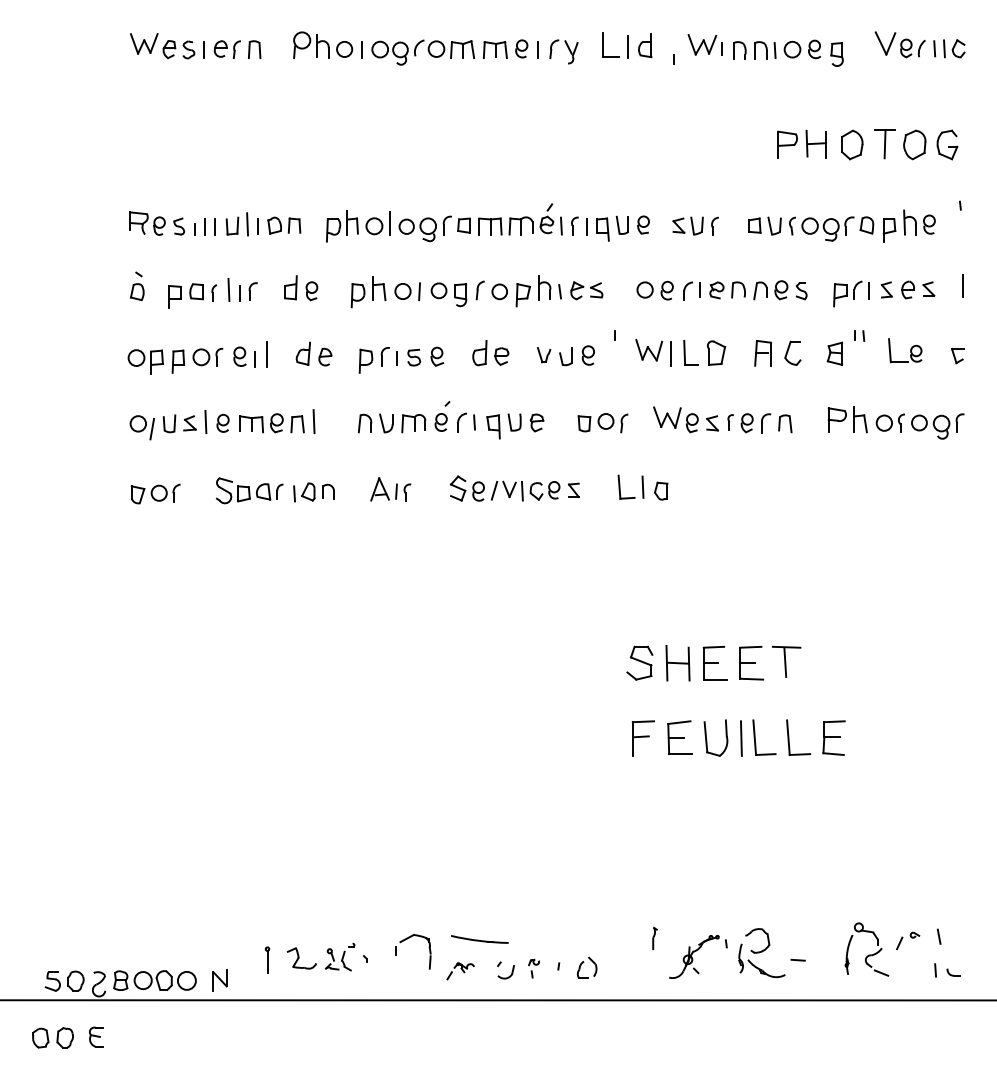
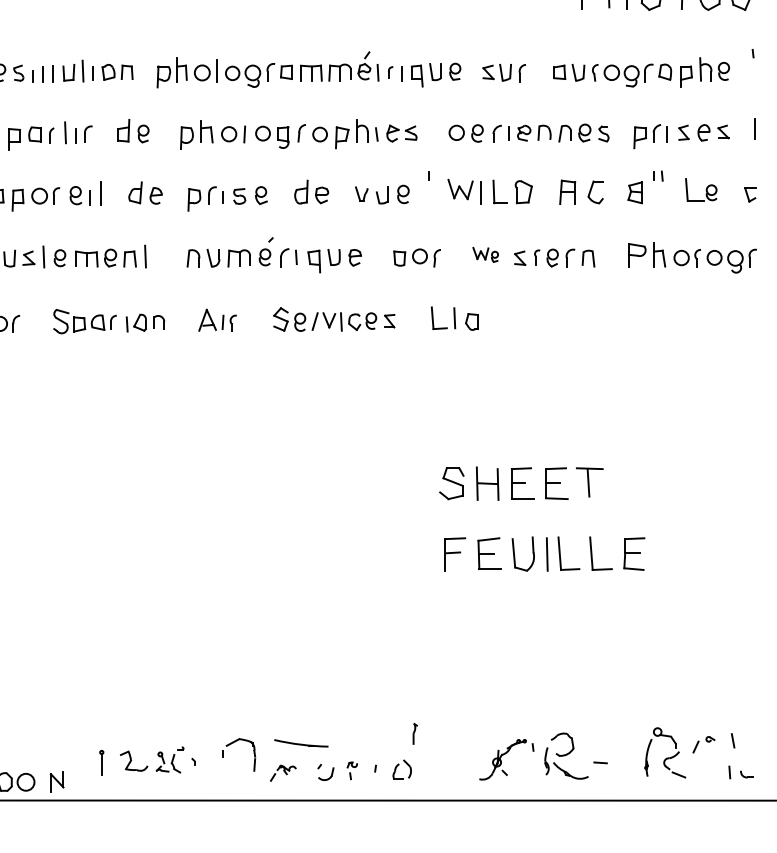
part: (574, 225) -> (390, 72), size x0.7
part: (675, 419) -> (485, 254), size x0.6
part: (654, 937) -> (414, 733), moved

